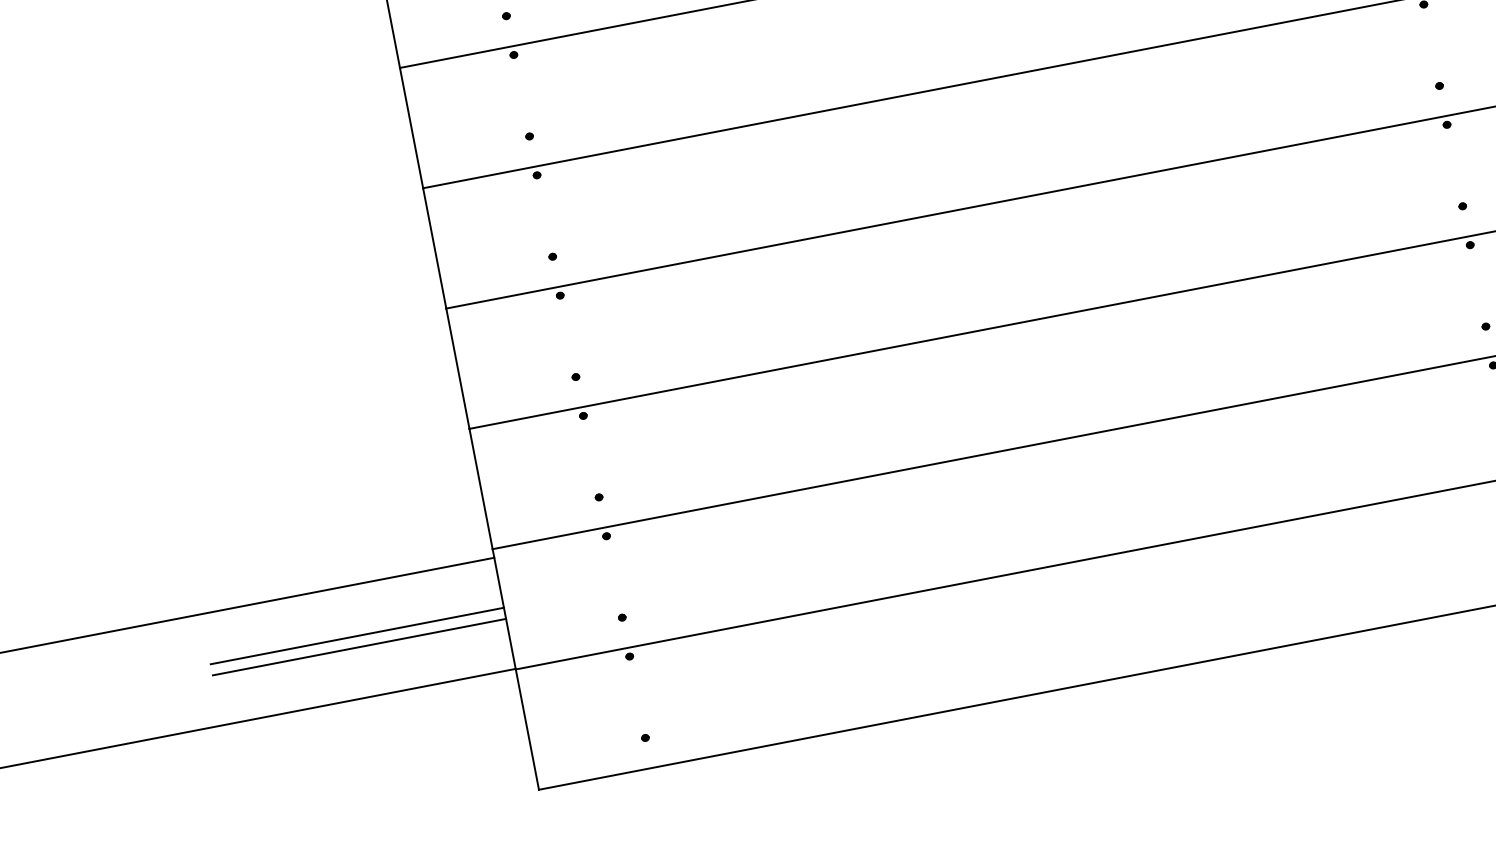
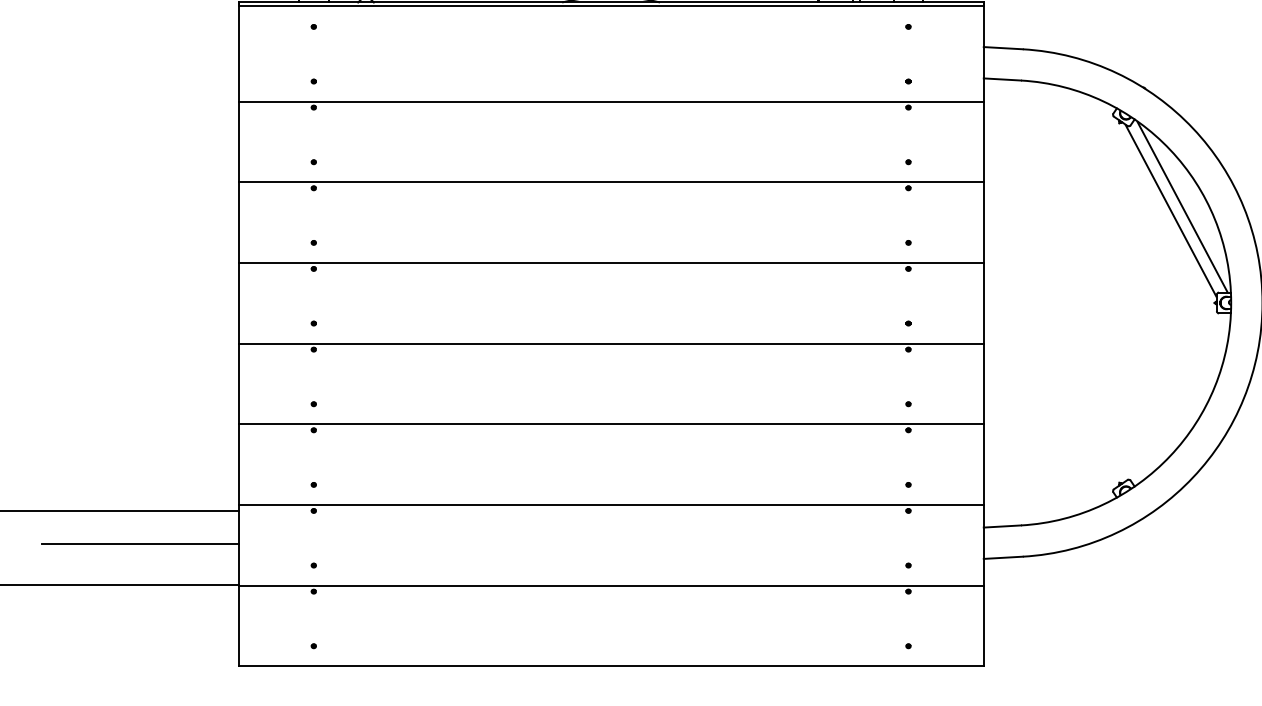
line: (358, 646) -> (139, 551), removed

